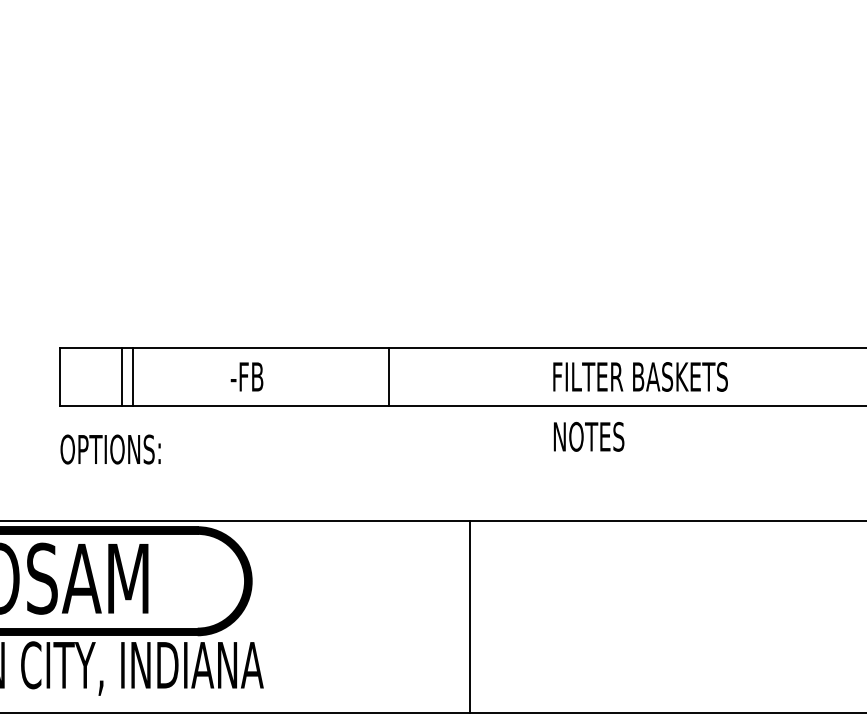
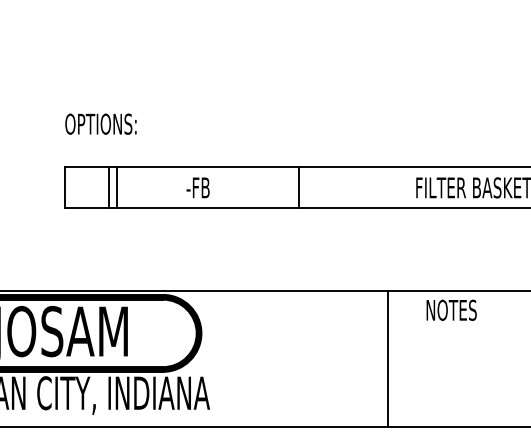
text: (588, 436) -> (451, 310), moved
text: (110, 449) -> (100, 124), moved
line: (469, 616) -> (387, 358), moved

